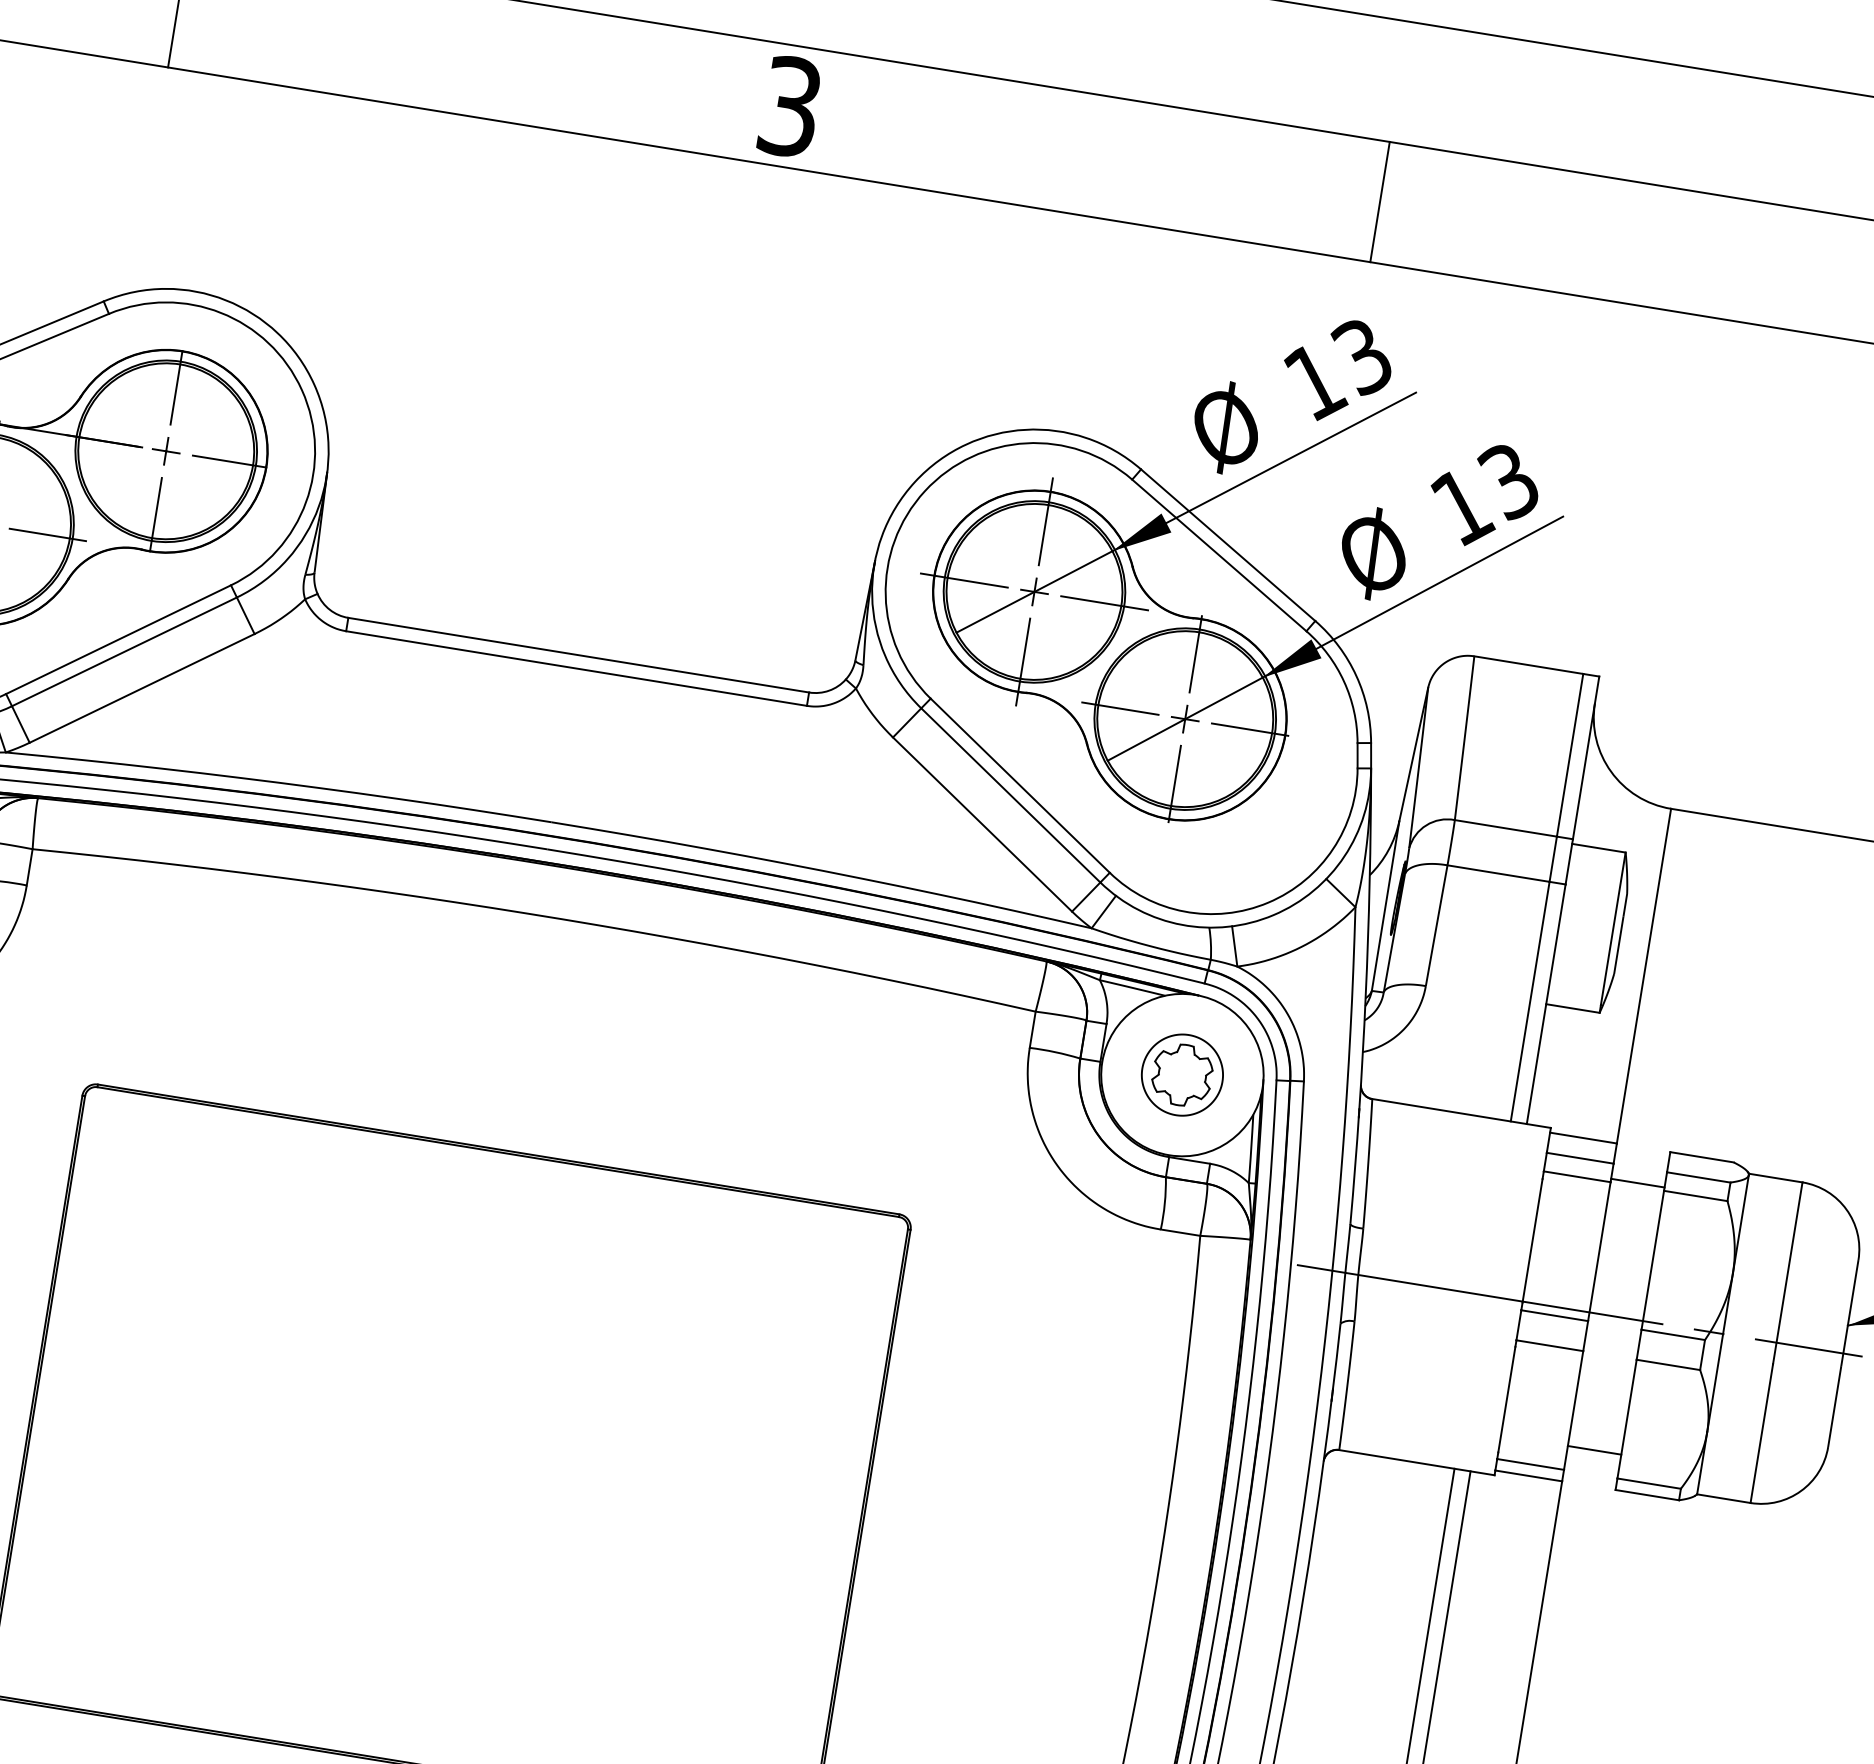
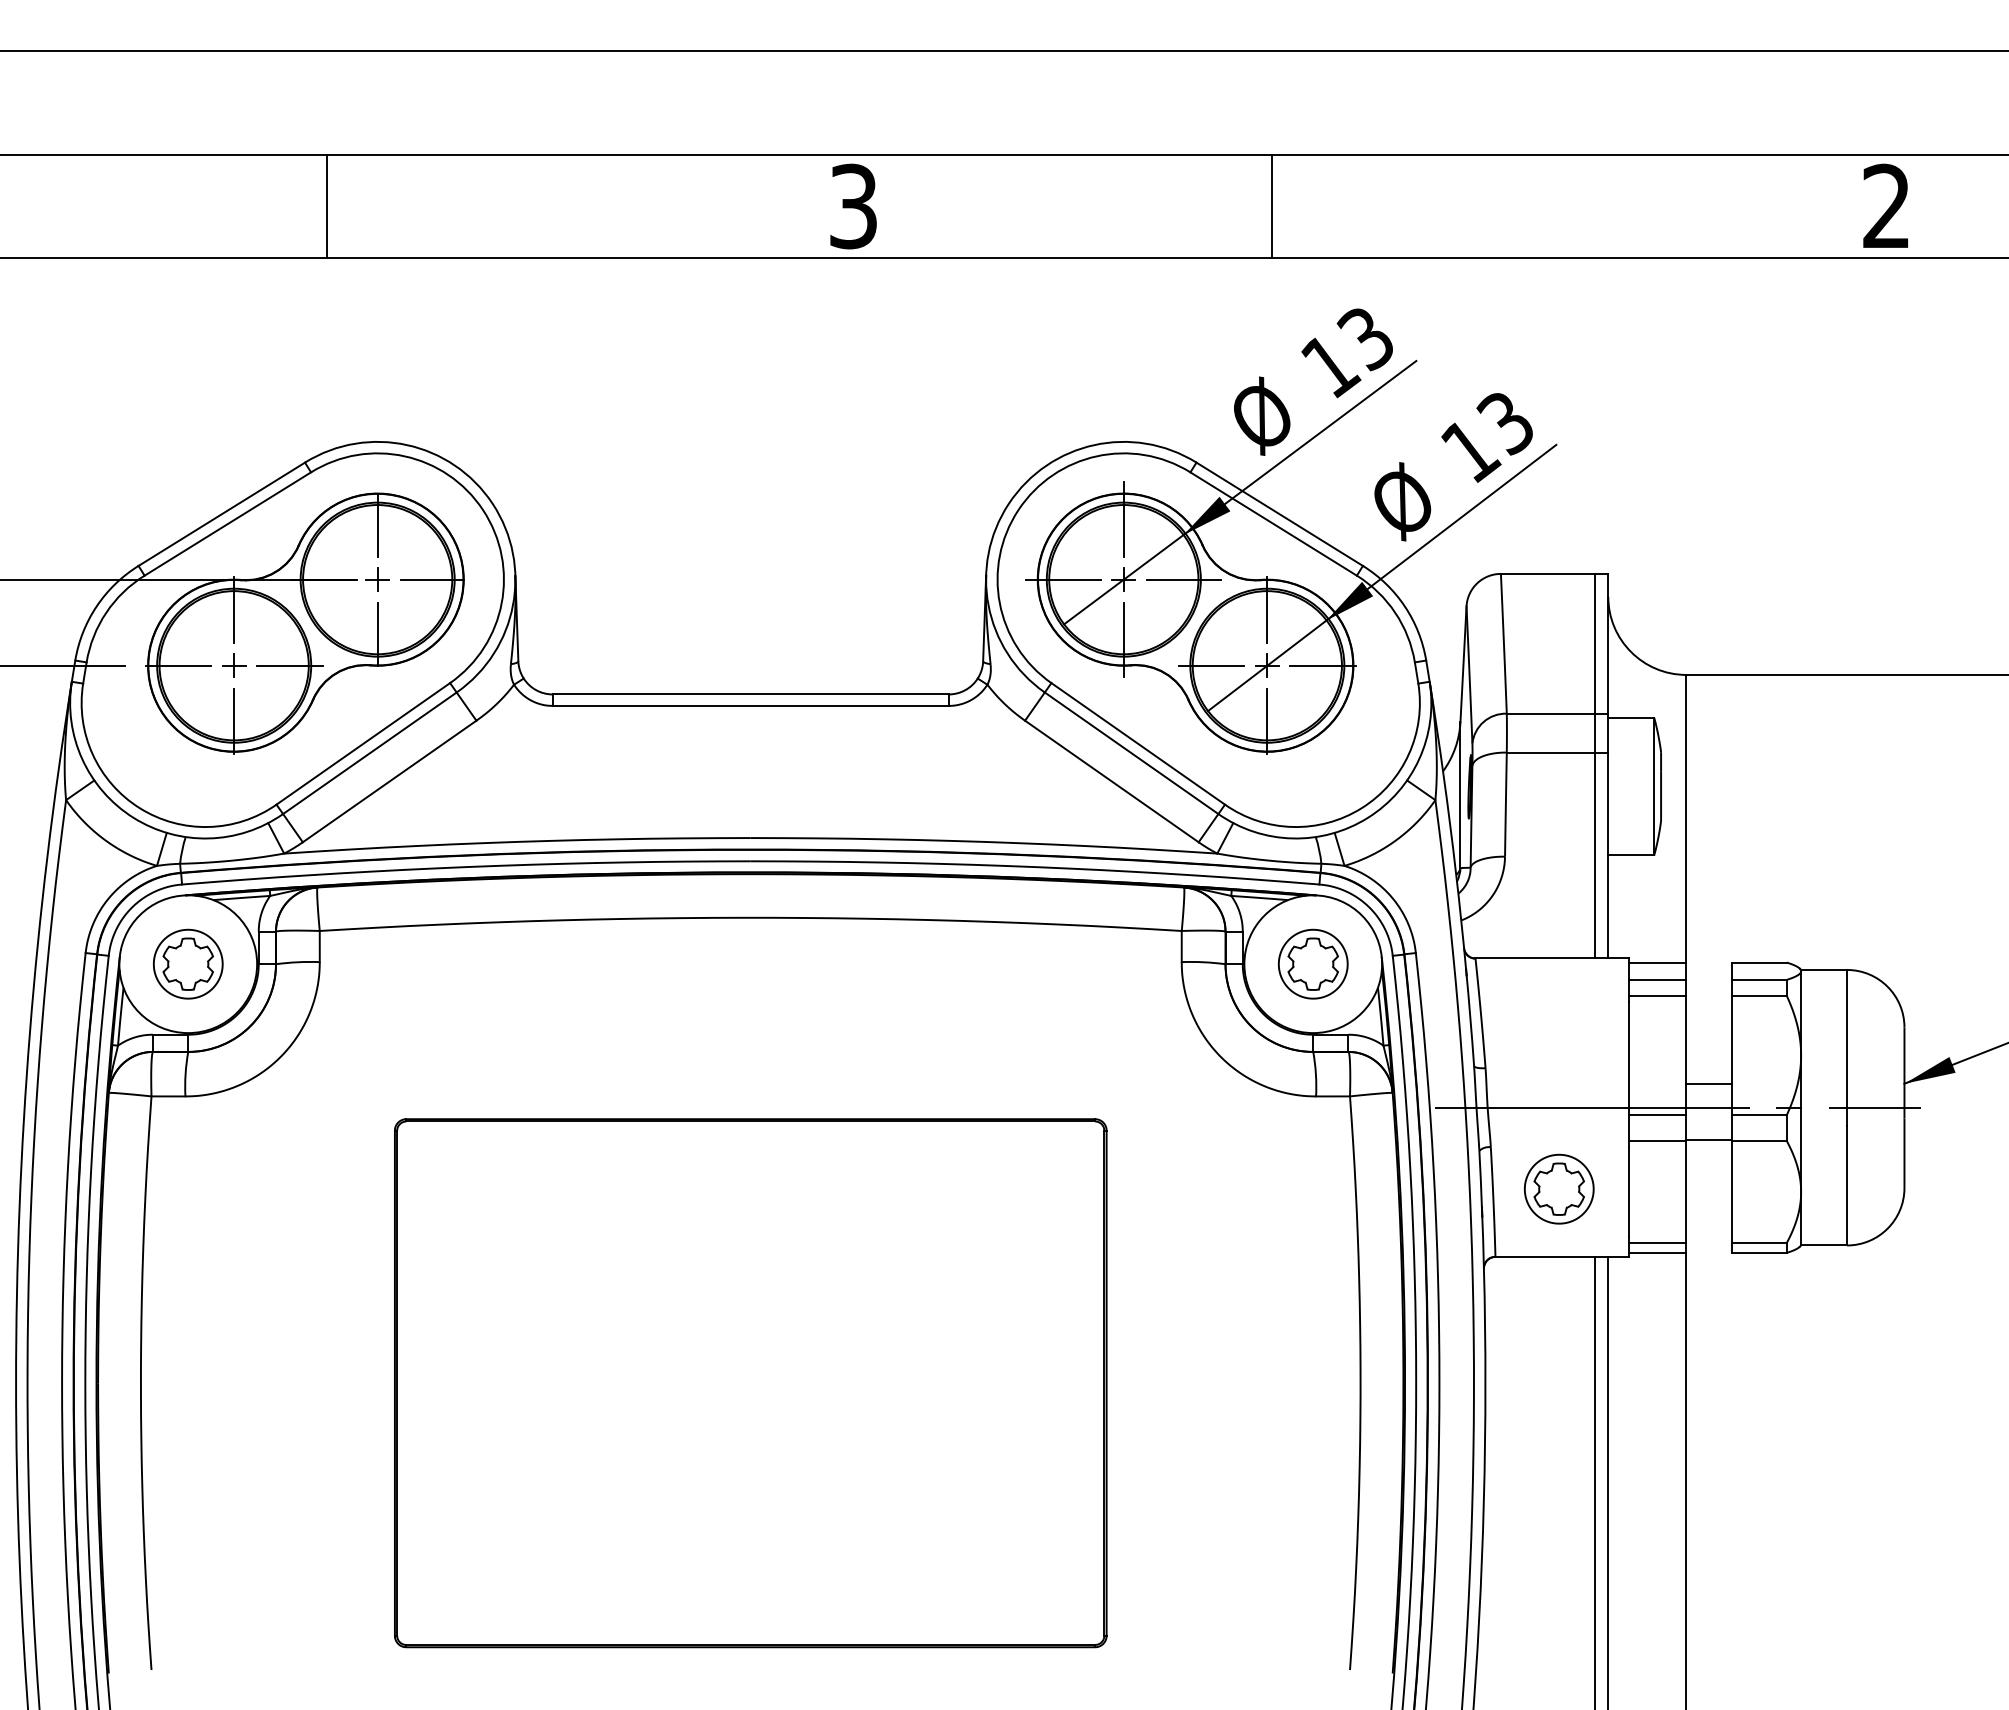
line: (1380, 201) -> (1272, 205), moved
line: (1638, 1182) -> (1709, 1083), moved
part: (1425, 1382) -> (1558, 1188), added
line: (1594, 1450) -> (1709, 1139), moved

